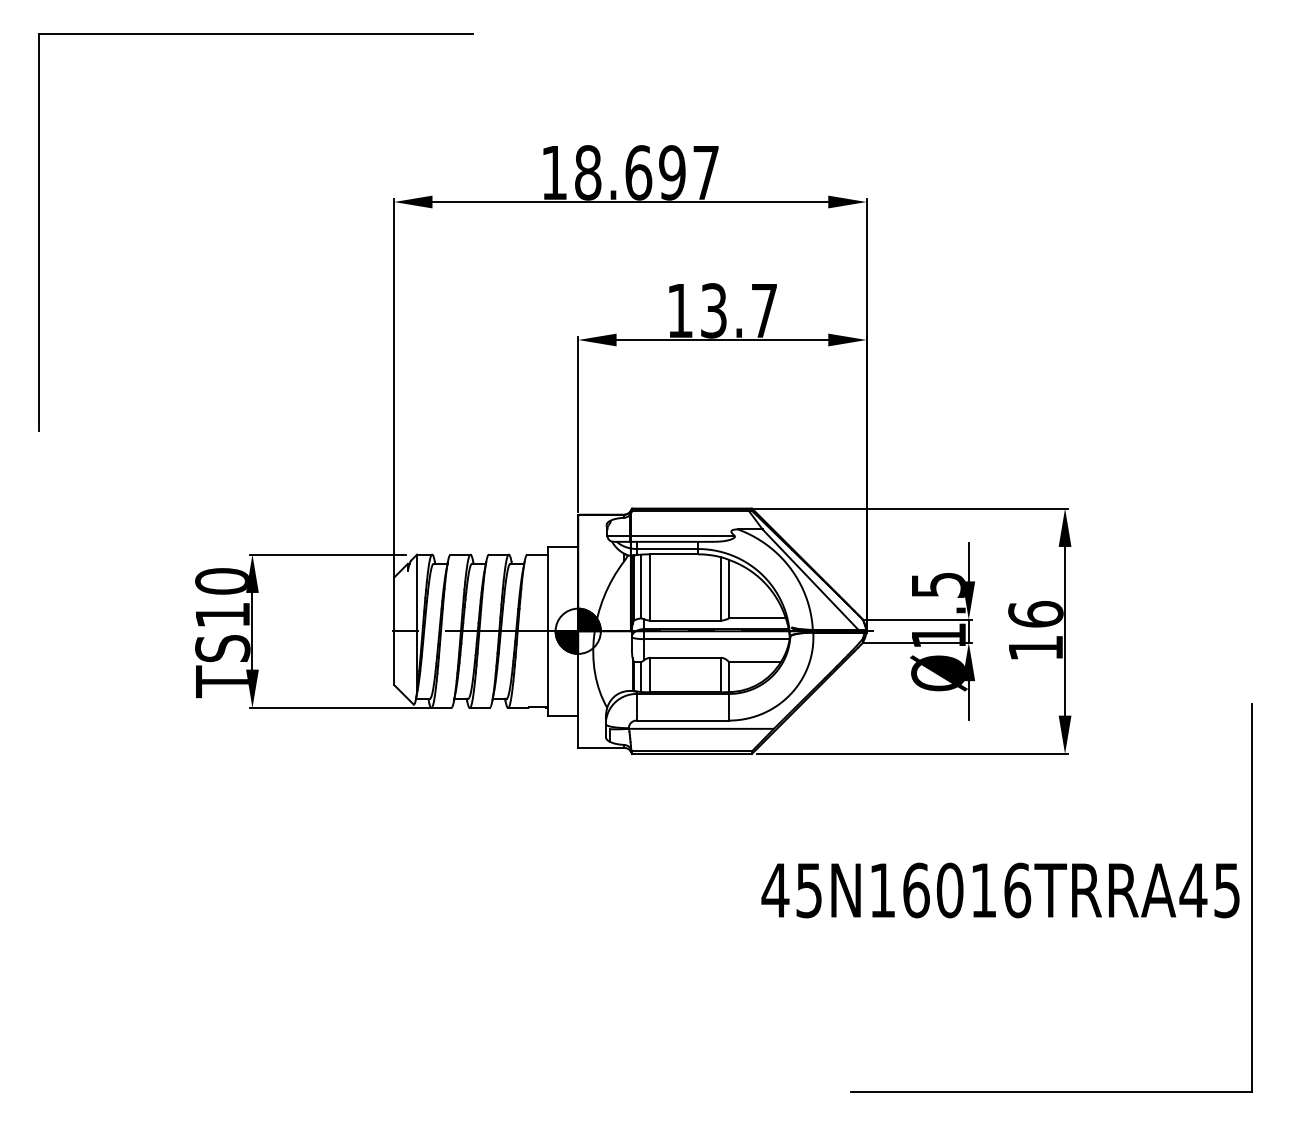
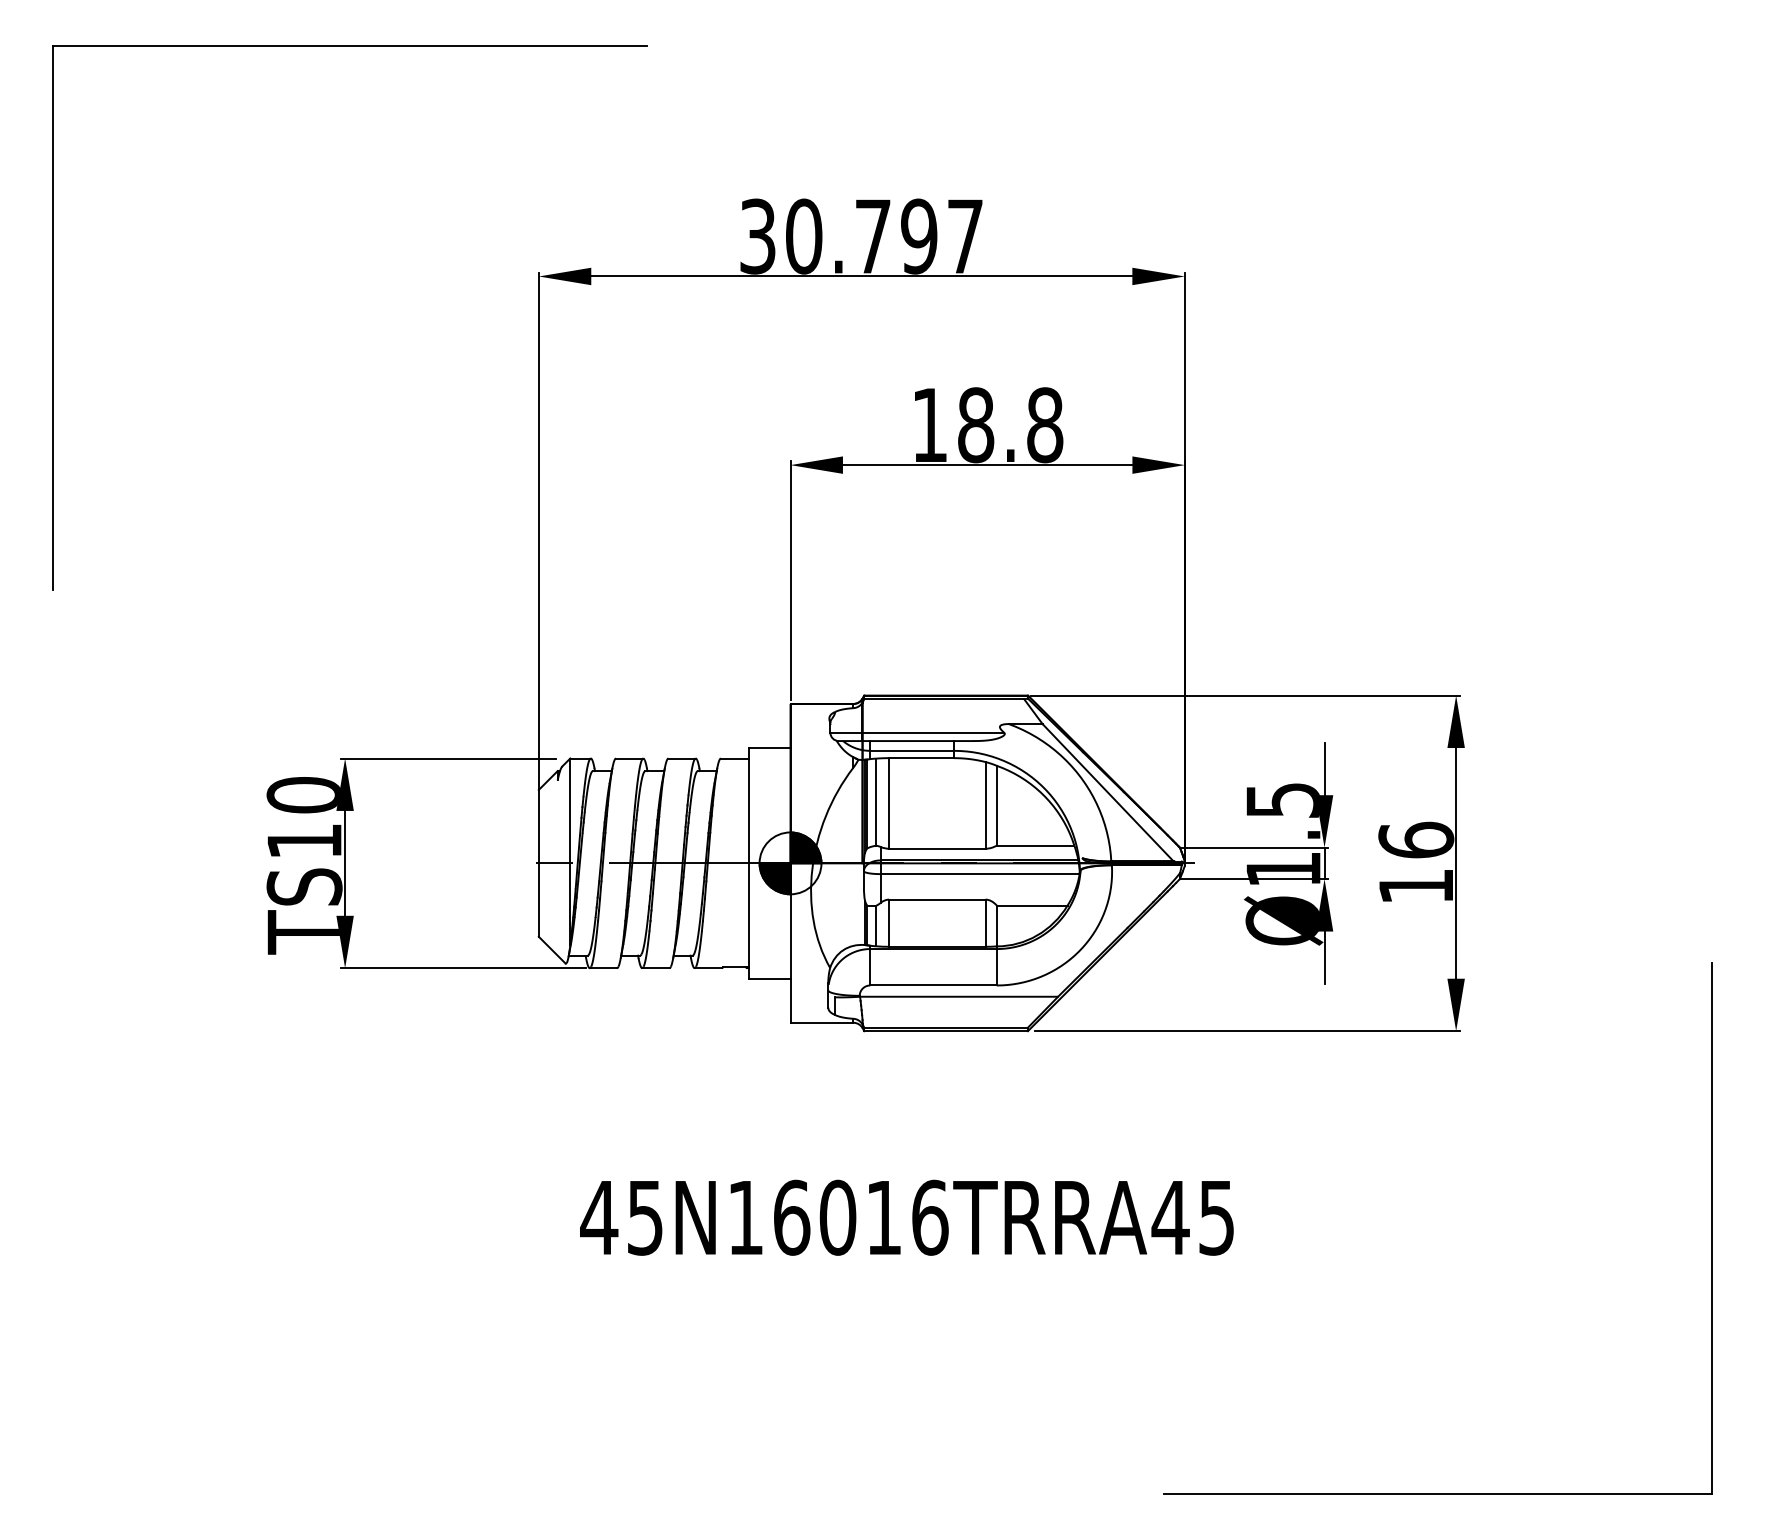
text: (596, 172) -> (815, 236), 18.697 -> 30.797
text: (739, 311) -> (1010, 425), 13.7 -> 18.8
text: (1000, 890) -> (906, 1217), moved

